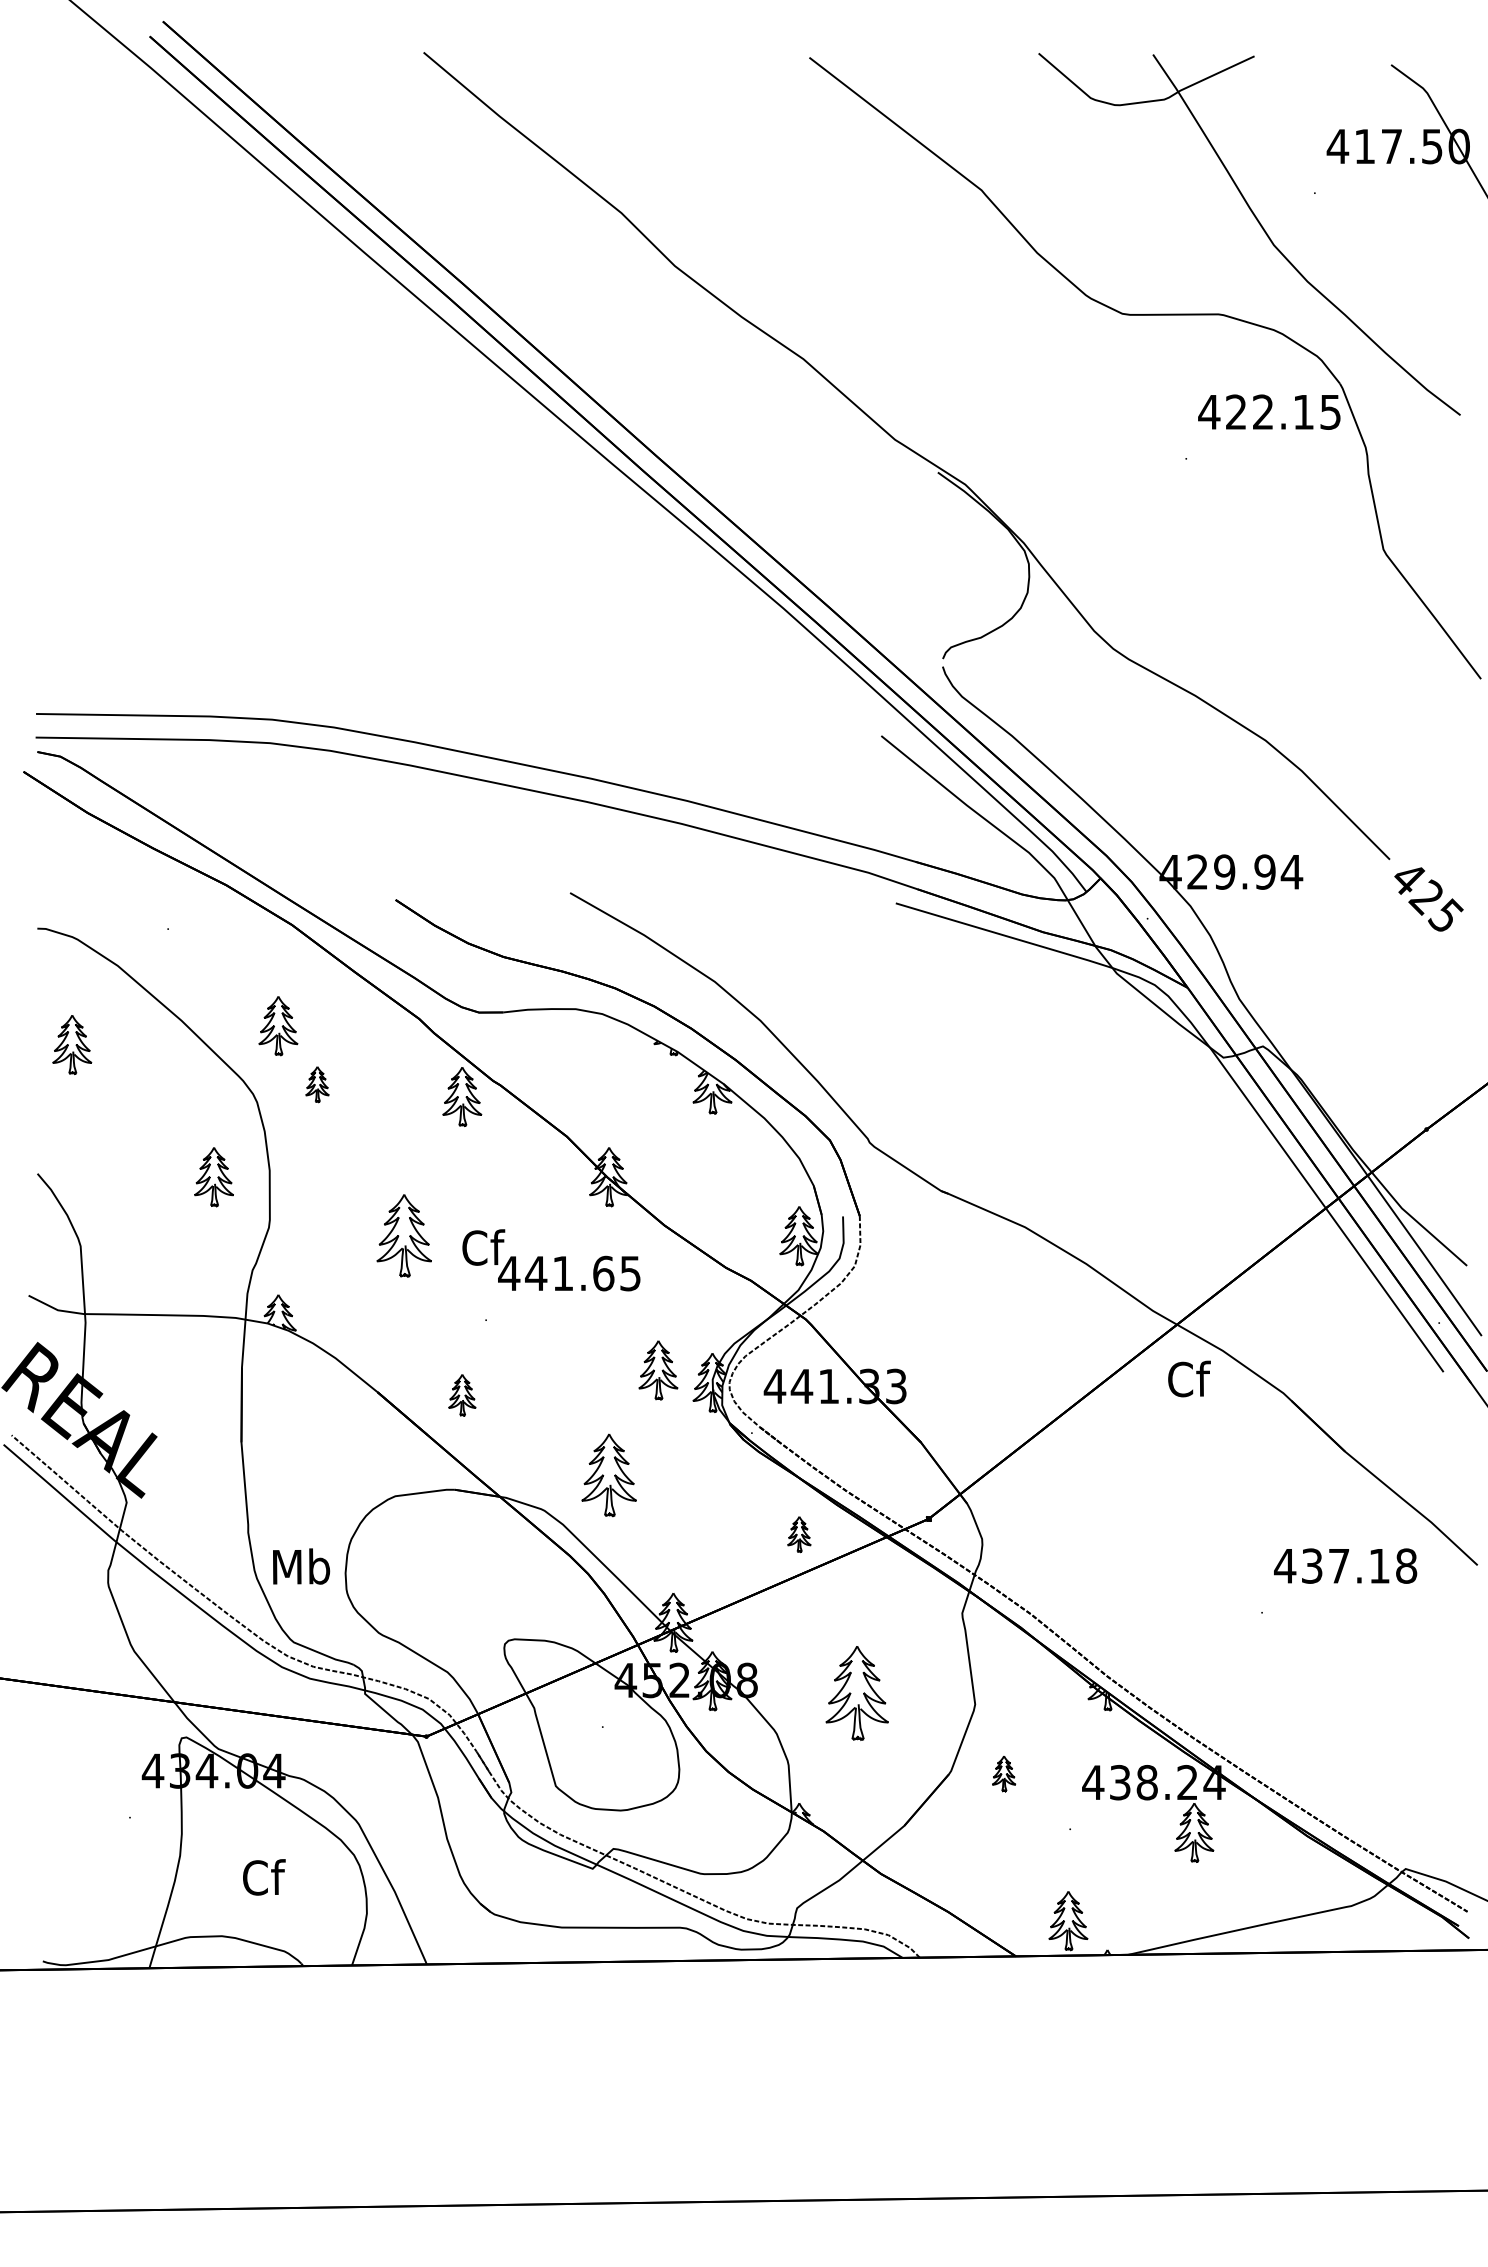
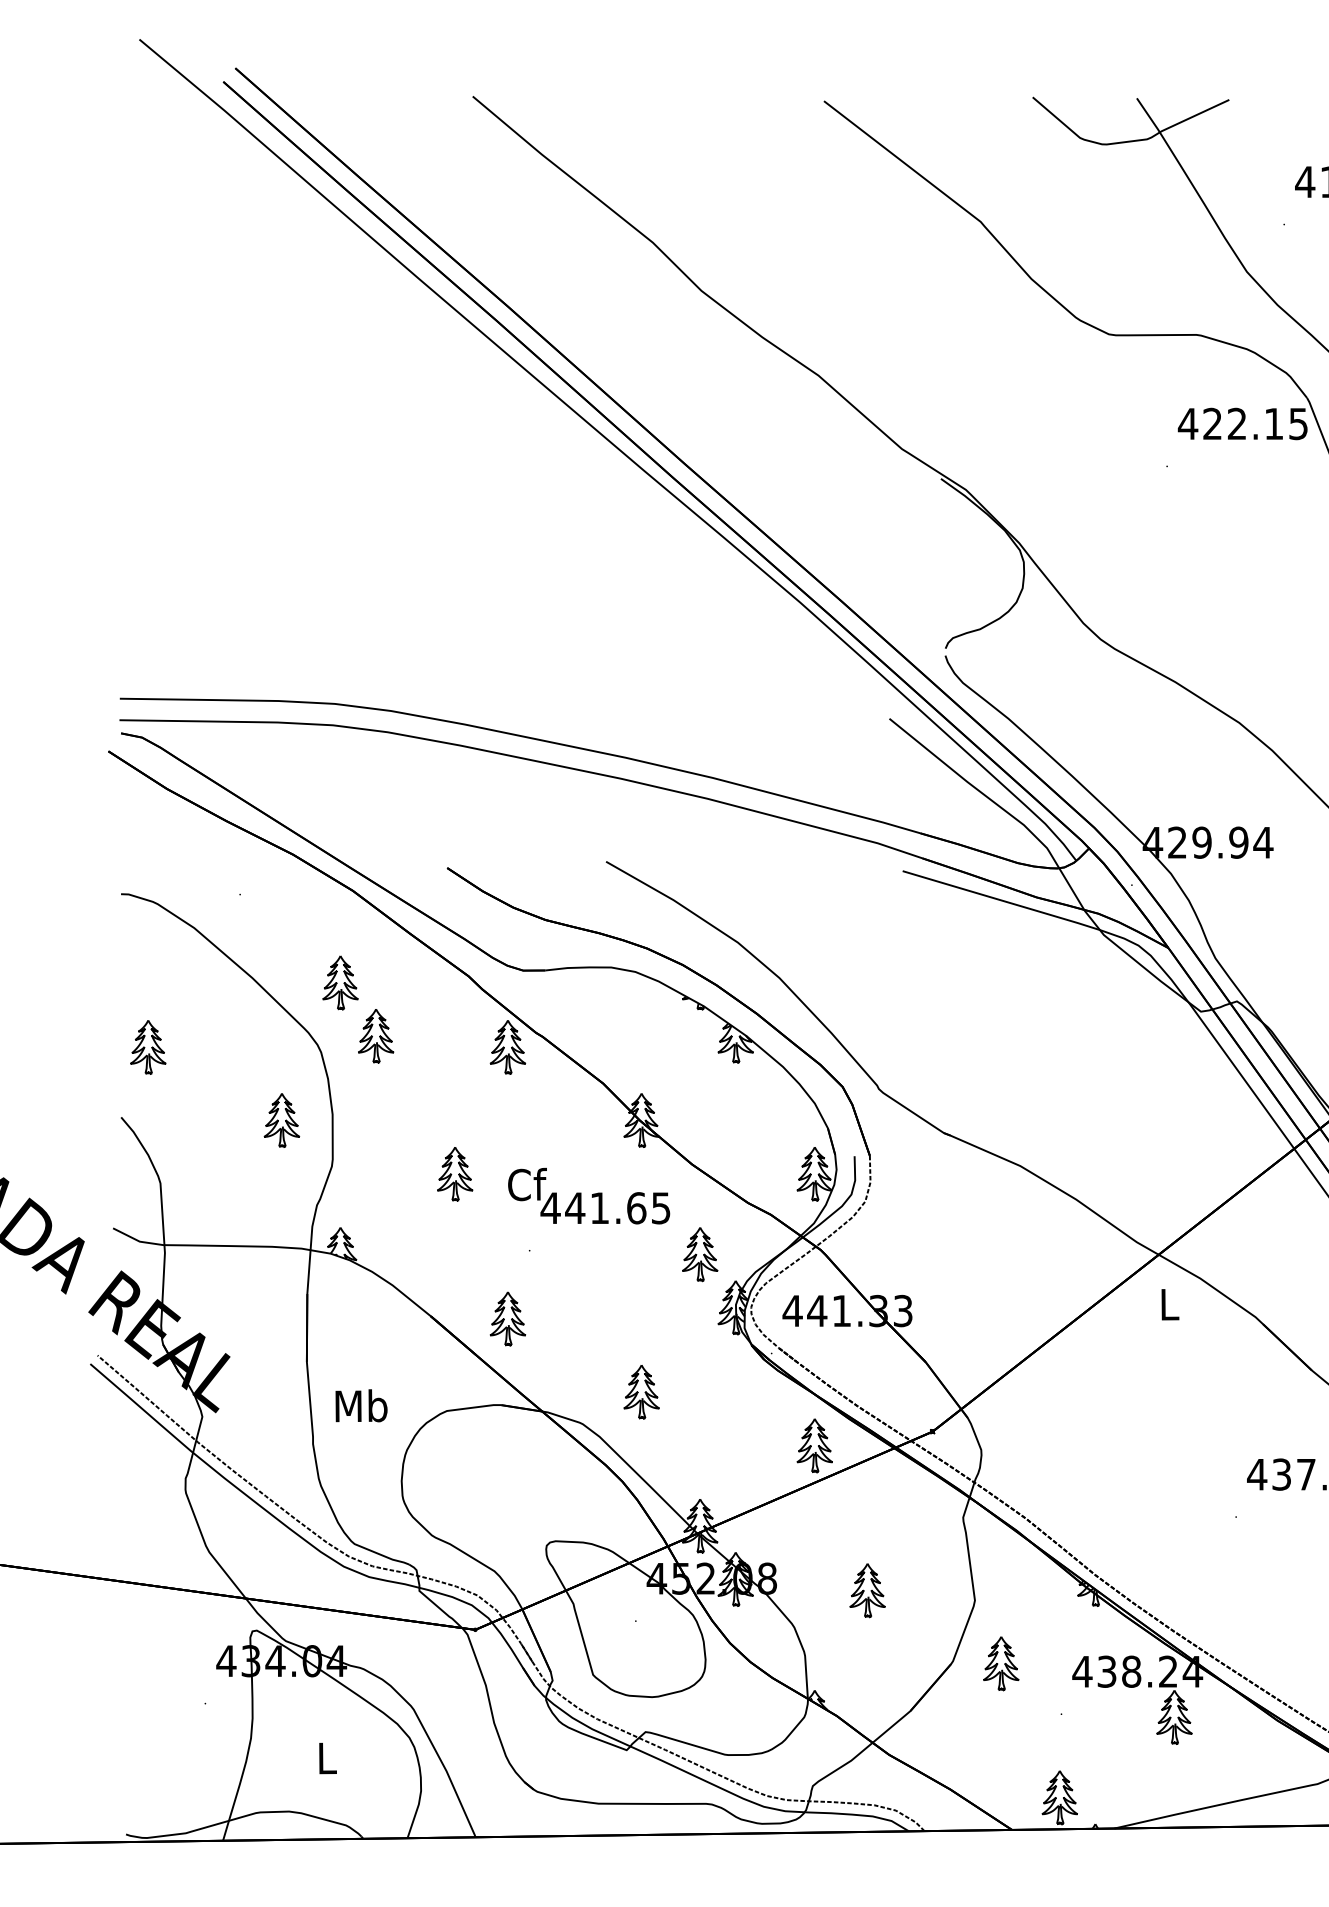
part: (72, 1044) -> (148, 1047), moved
part: (317, 1084) -> (376, 1036), size x1.67
part: (404, 1236) -> (455, 1174), size x0.71
part: (658, 1370) -> (700, 1254), moved
text: (1189, 1378) -> (1170, 1303), Cf -> L
part: (462, 1395) -> (508, 1319), size x1.43
part: (608, 1475) -> (641, 1392), size x0.71
part: (799, 1534) -> (814, 1445), size x1.67
text: (301, 1566) -> (361, 1405), moved
part: (857, 1693) -> (867, 1590), size x0.62
part: (1003, 1773) -> (1000, 1663), size x1.67
text: (264, 1877) -> (327, 1758), Cf -> L

